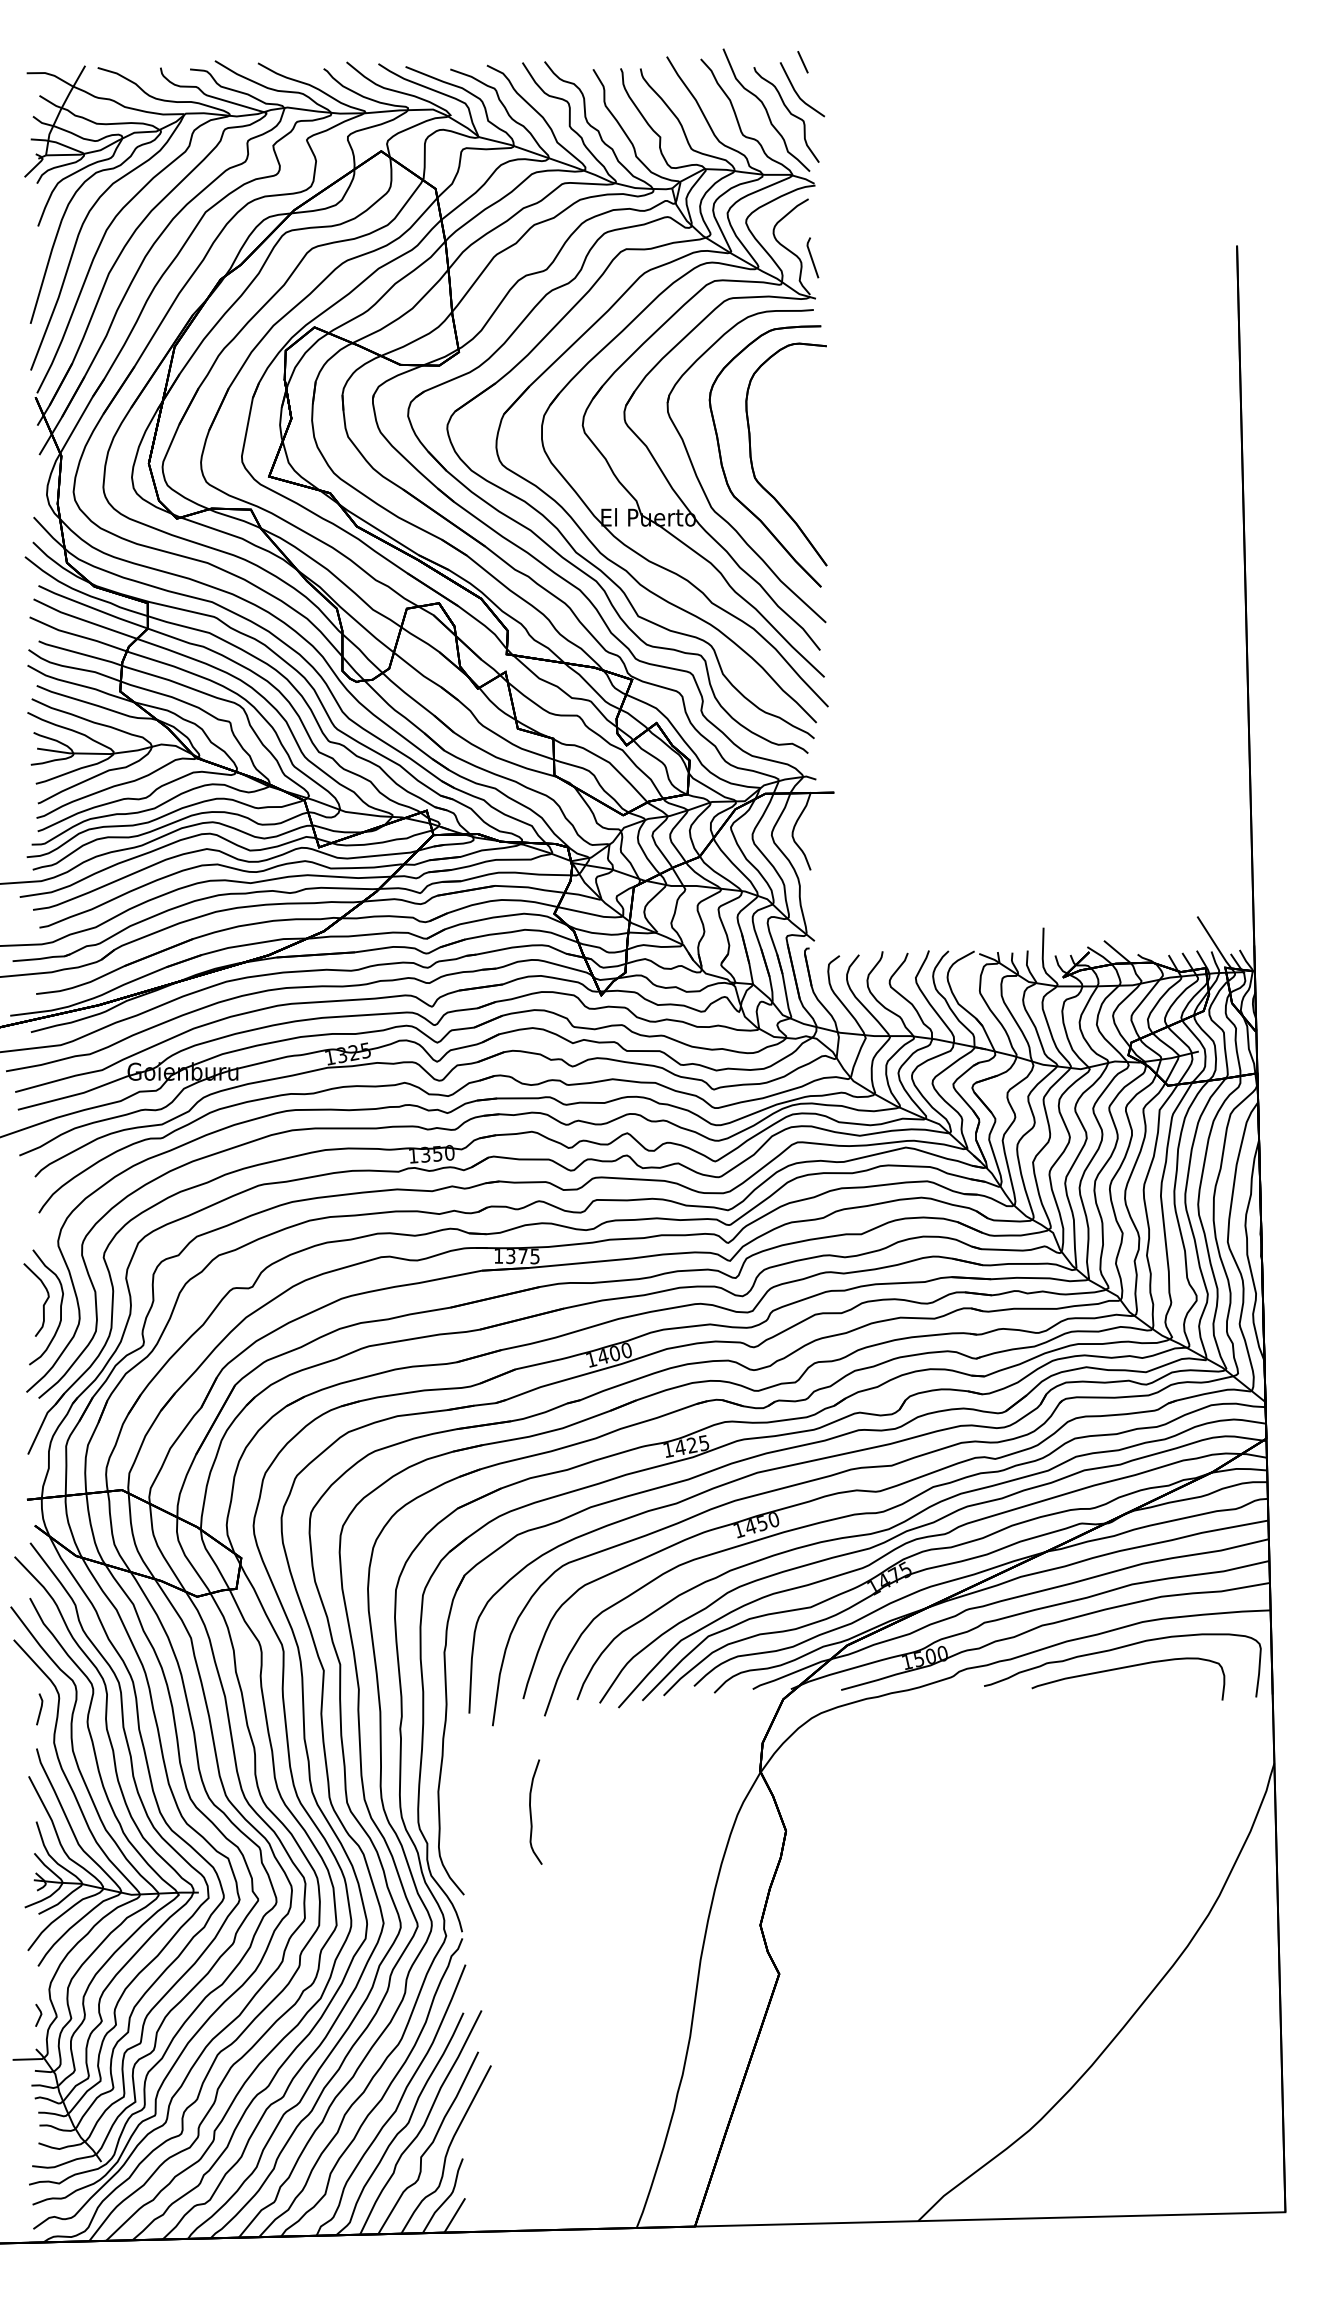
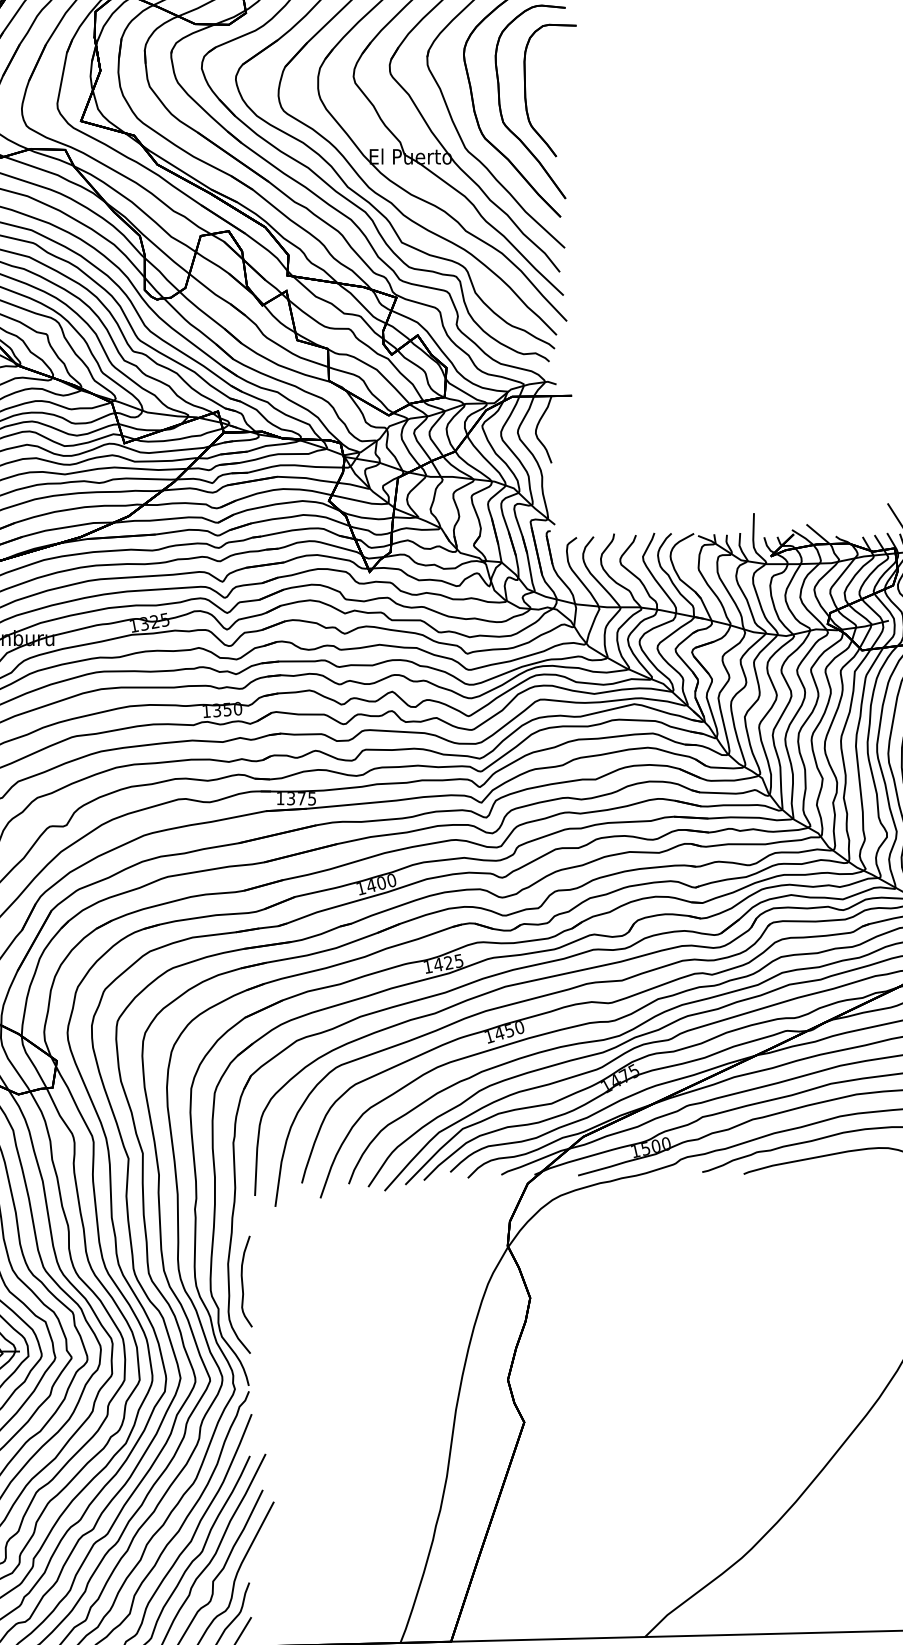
part: (781, 440) -> (526, 89), added
curve: (531, 1811) -> (243, 1281), moved

